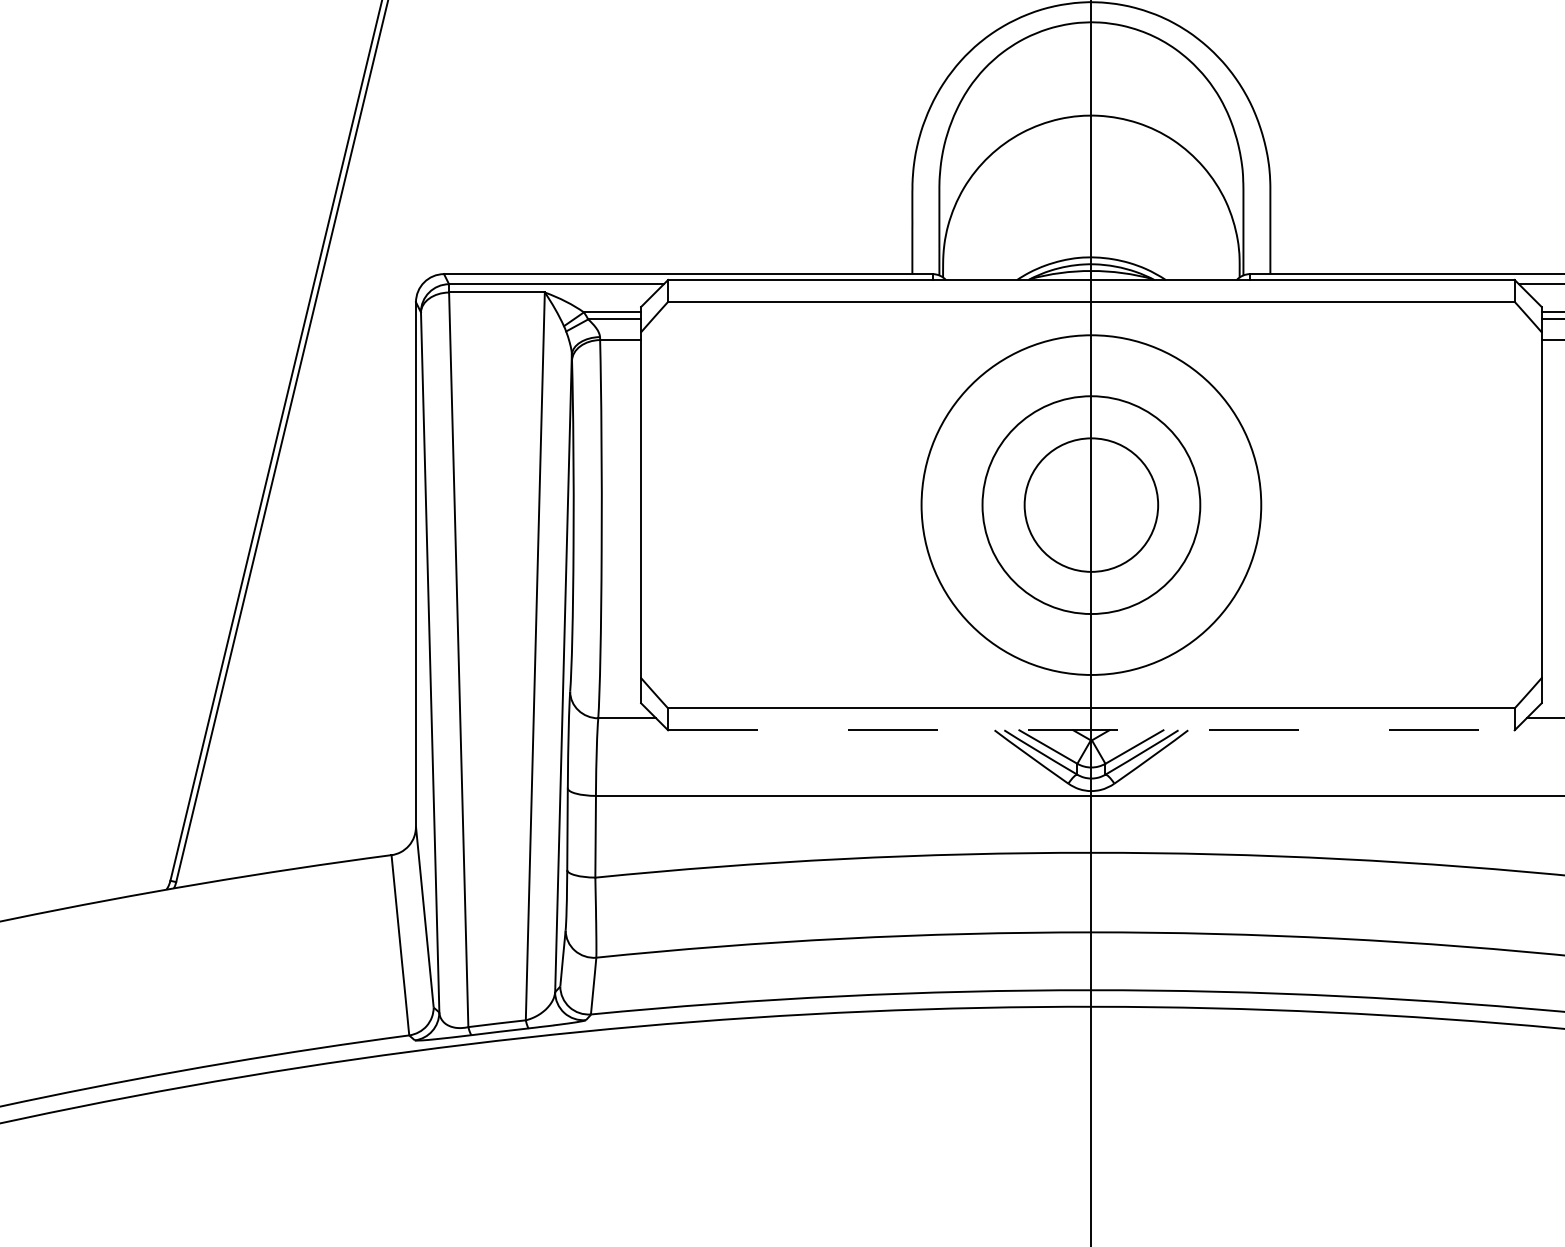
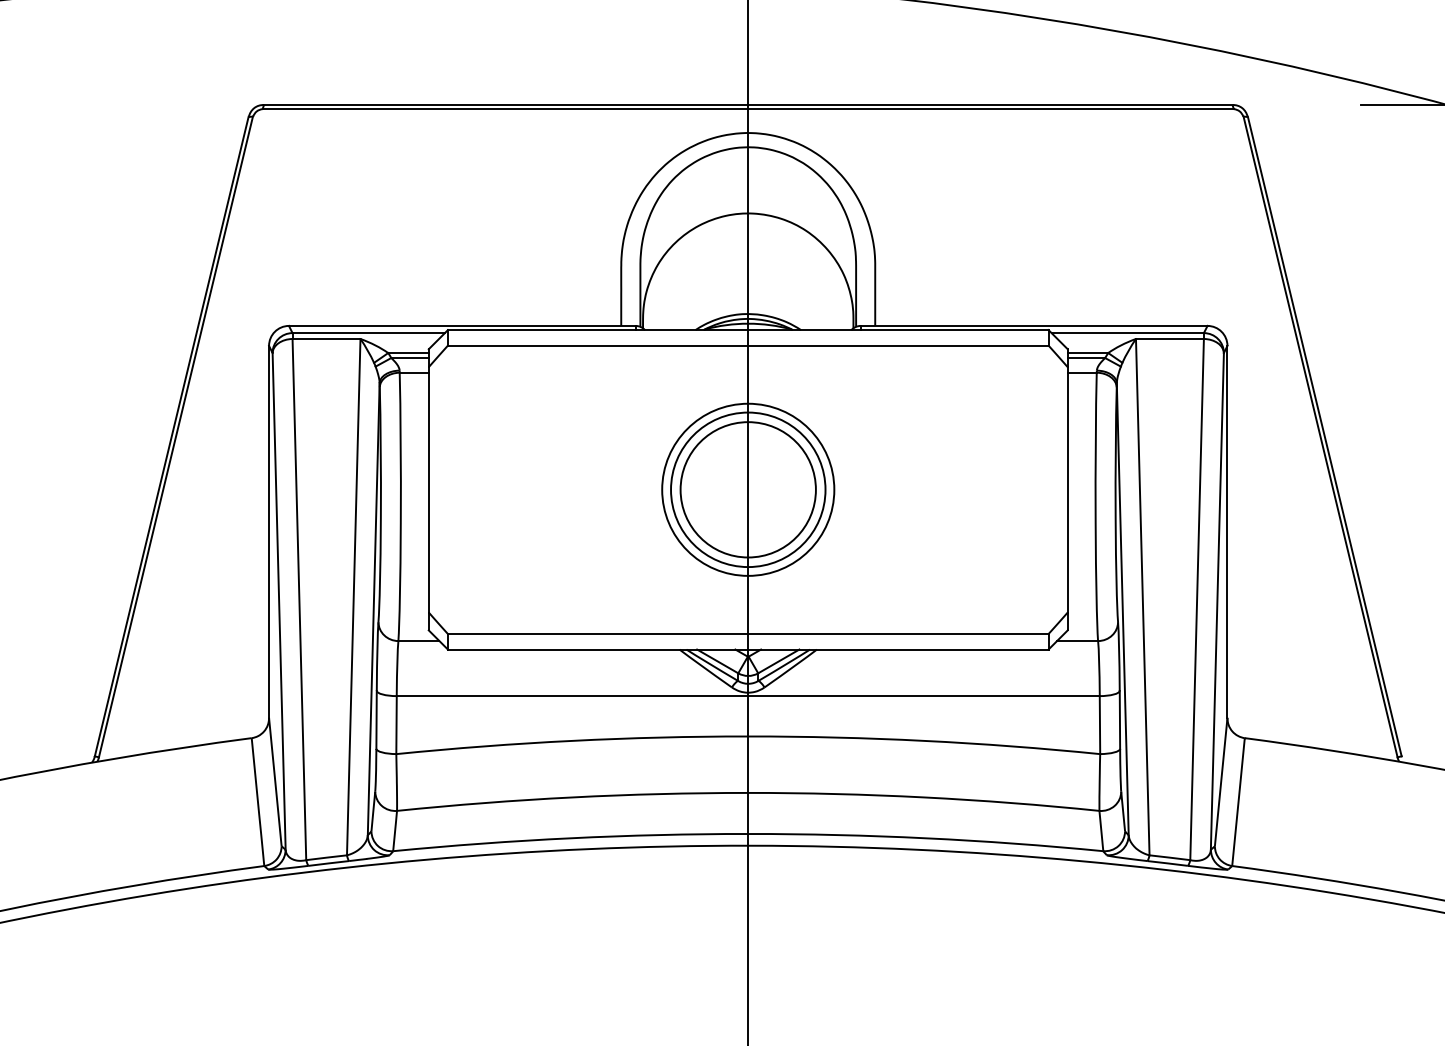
circle: (1090, 504) -> (747, 489), size x1.43
circle: (1091, 504) -> (748, 489), size x0.71
line: (1091, 730) -> (748, 649), dashed -> solid

